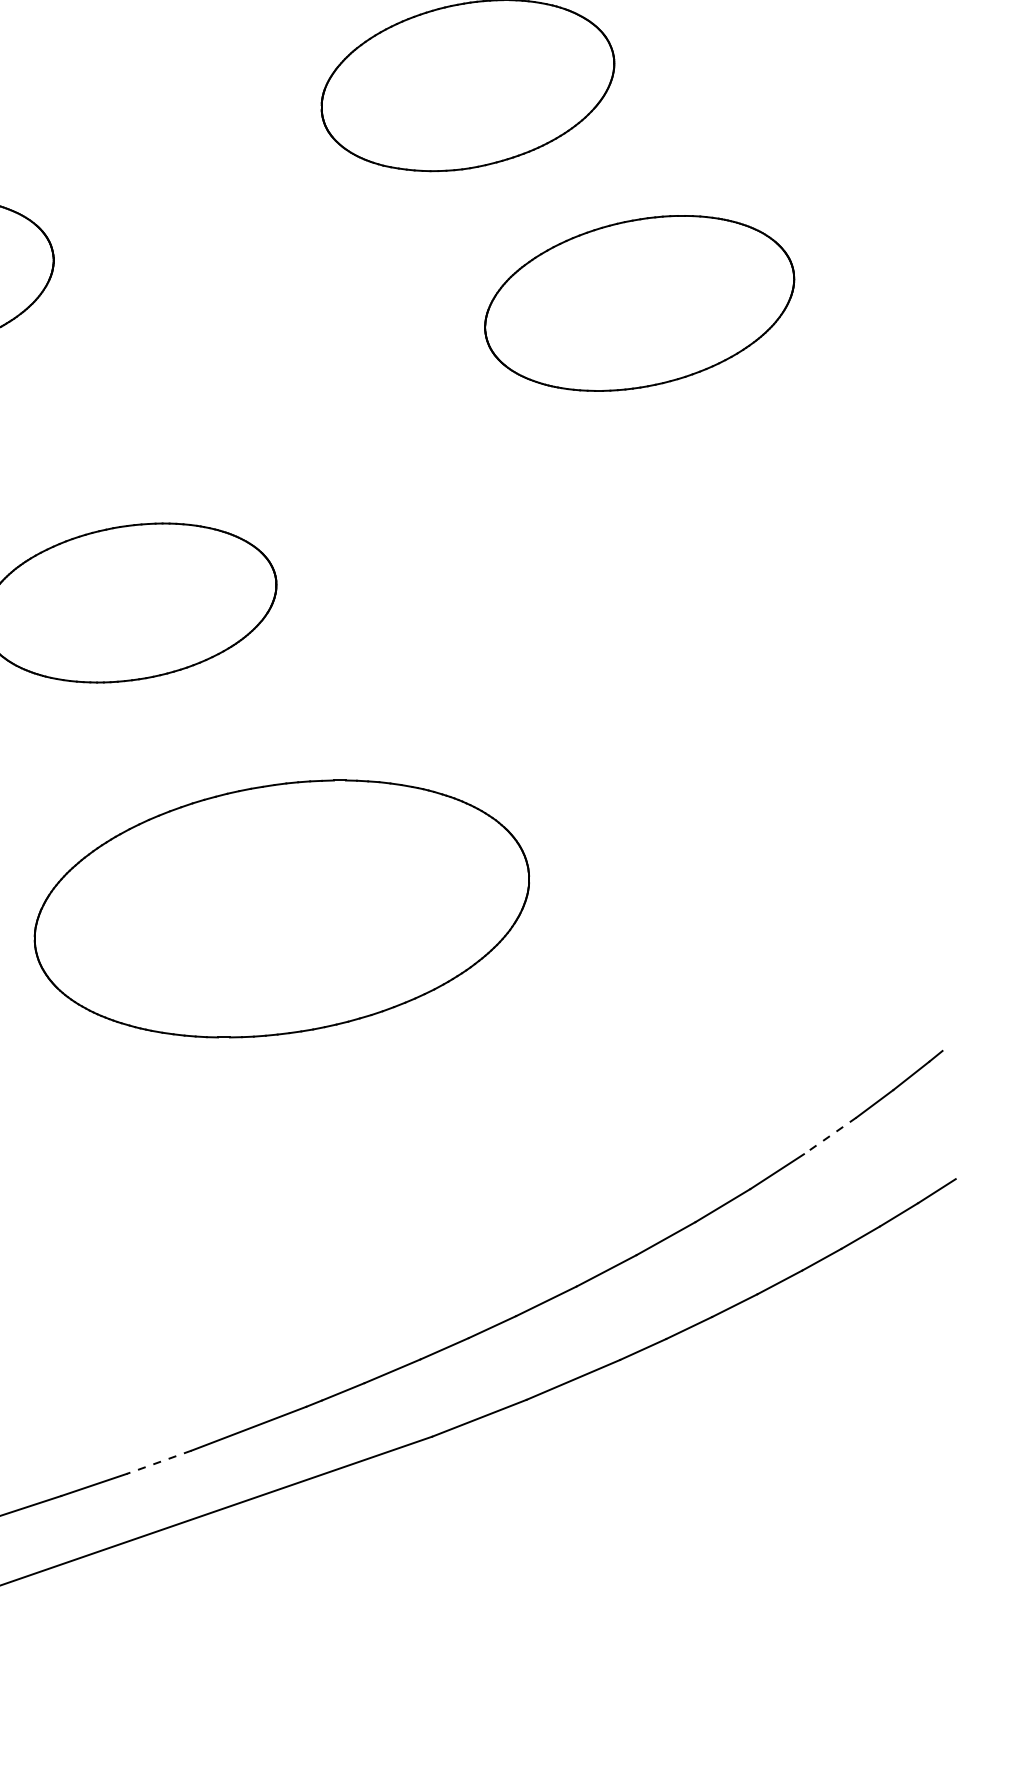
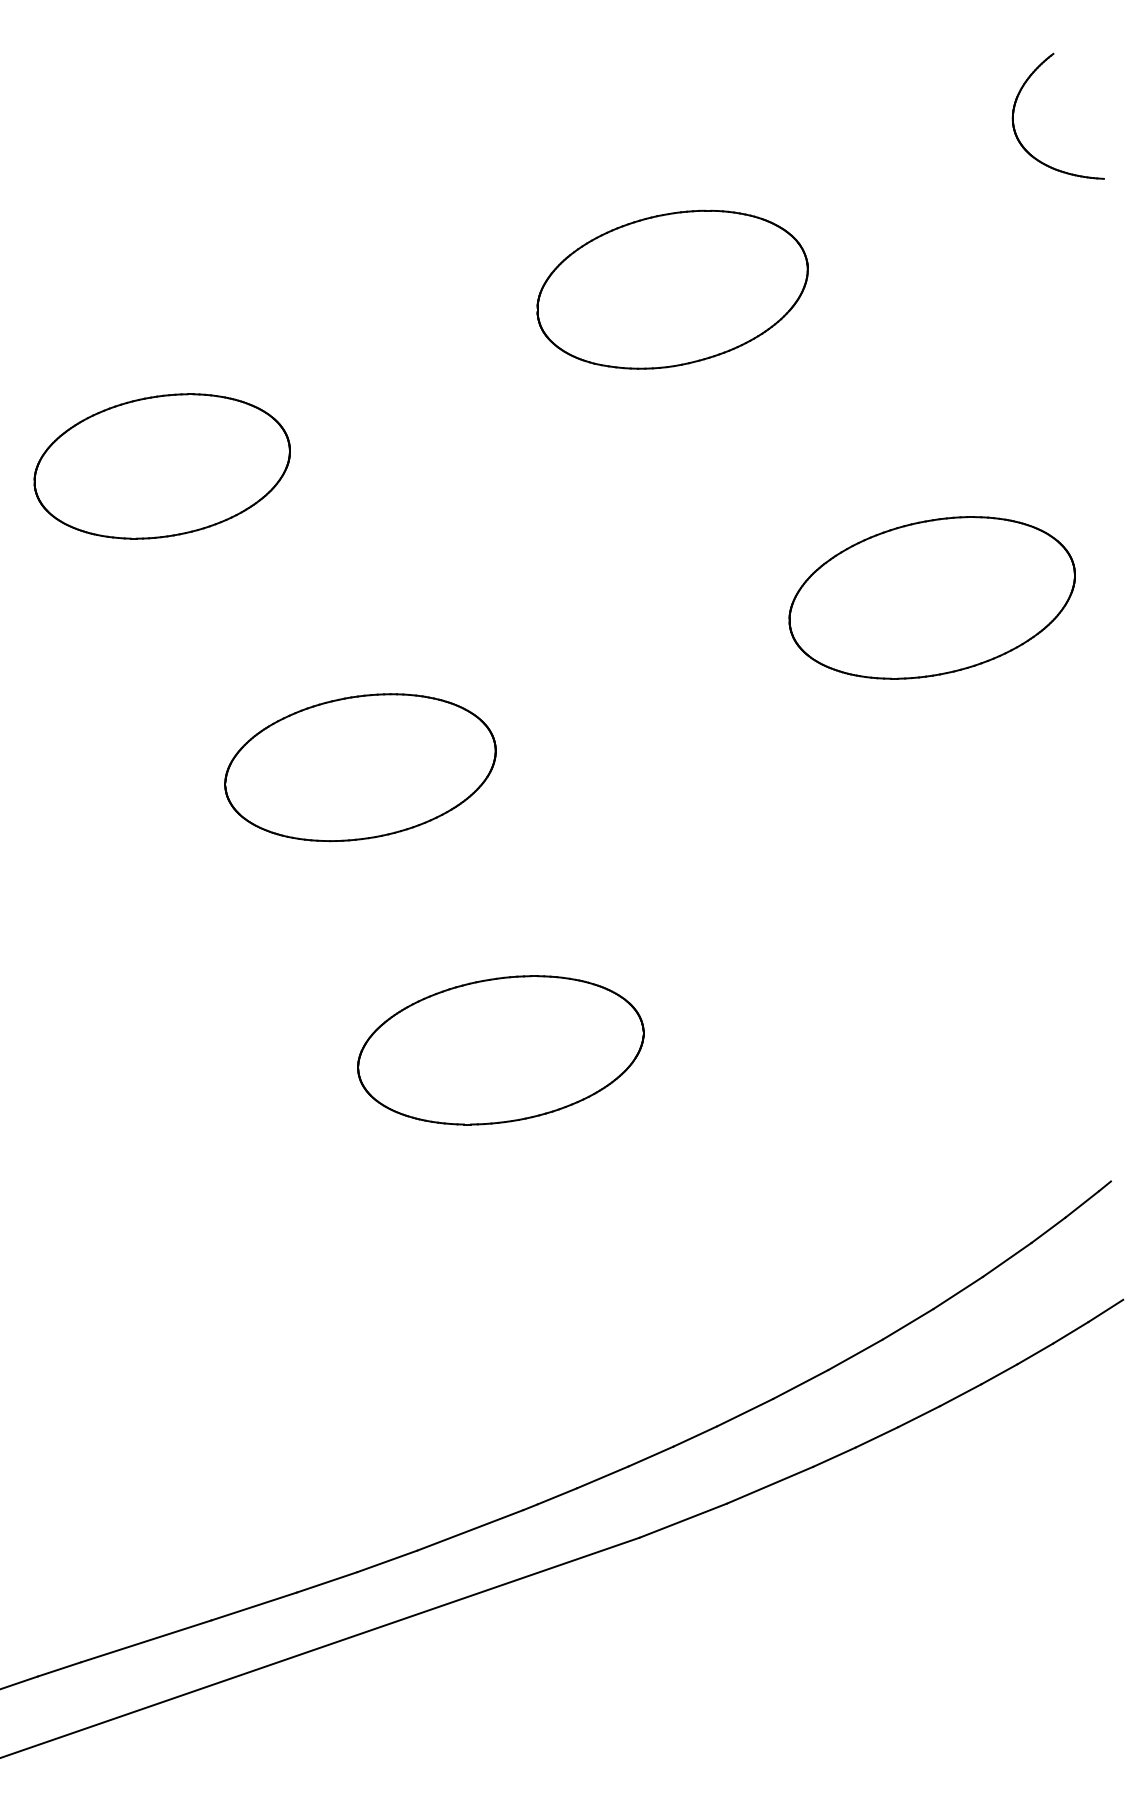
part: (638, 302) -> (931, 597), moved
part: (281, 909) -> (500, 1050), size x0.62
line: (830, 1135) -> (1007, 1259), dashed -> solid
line: (159, 1462) -> (387, 1561), dashed -> solid

